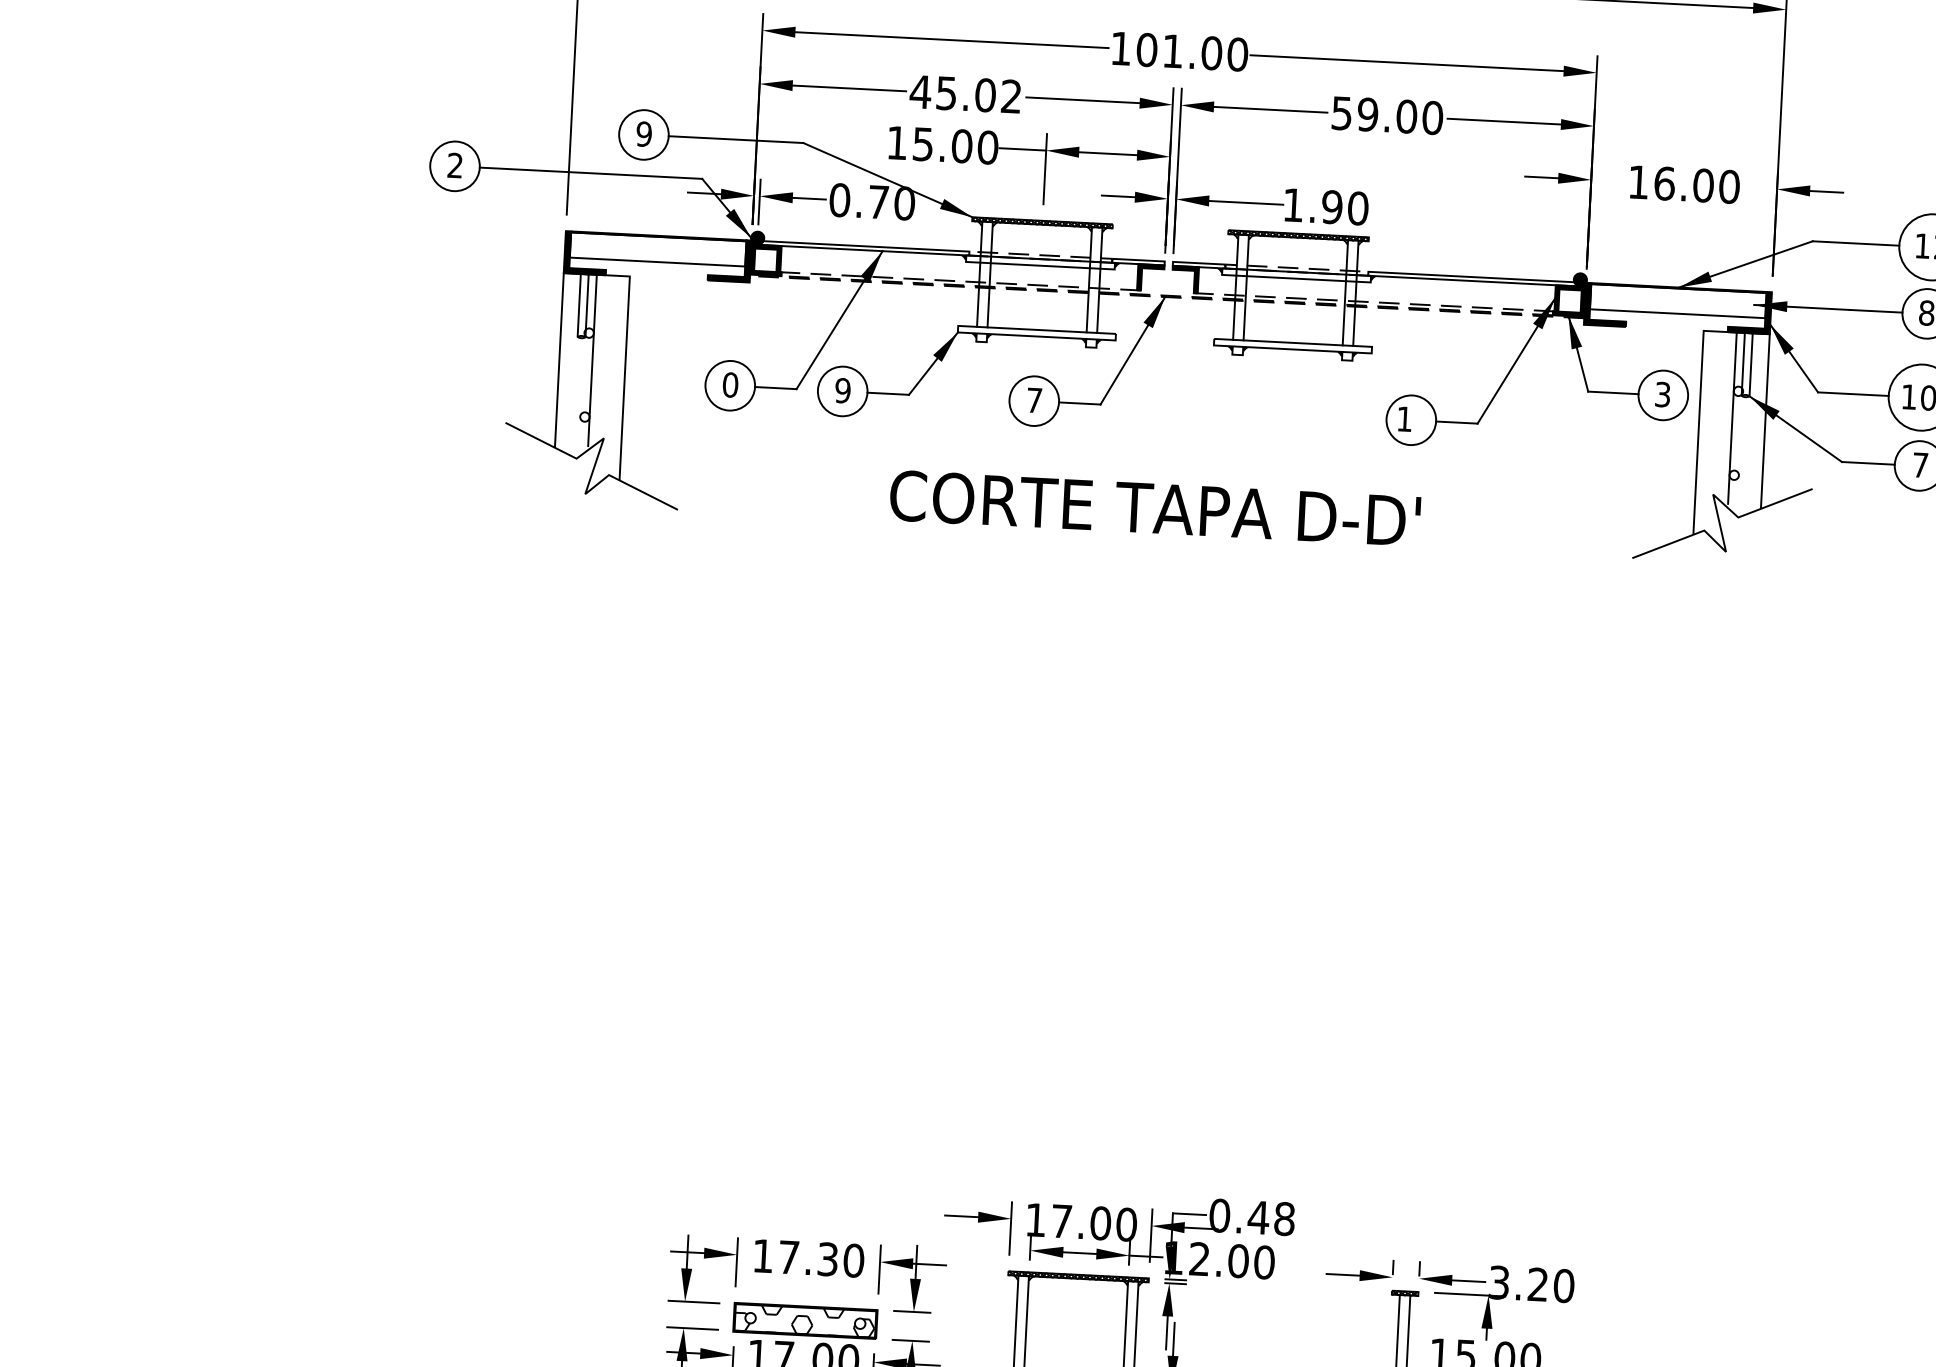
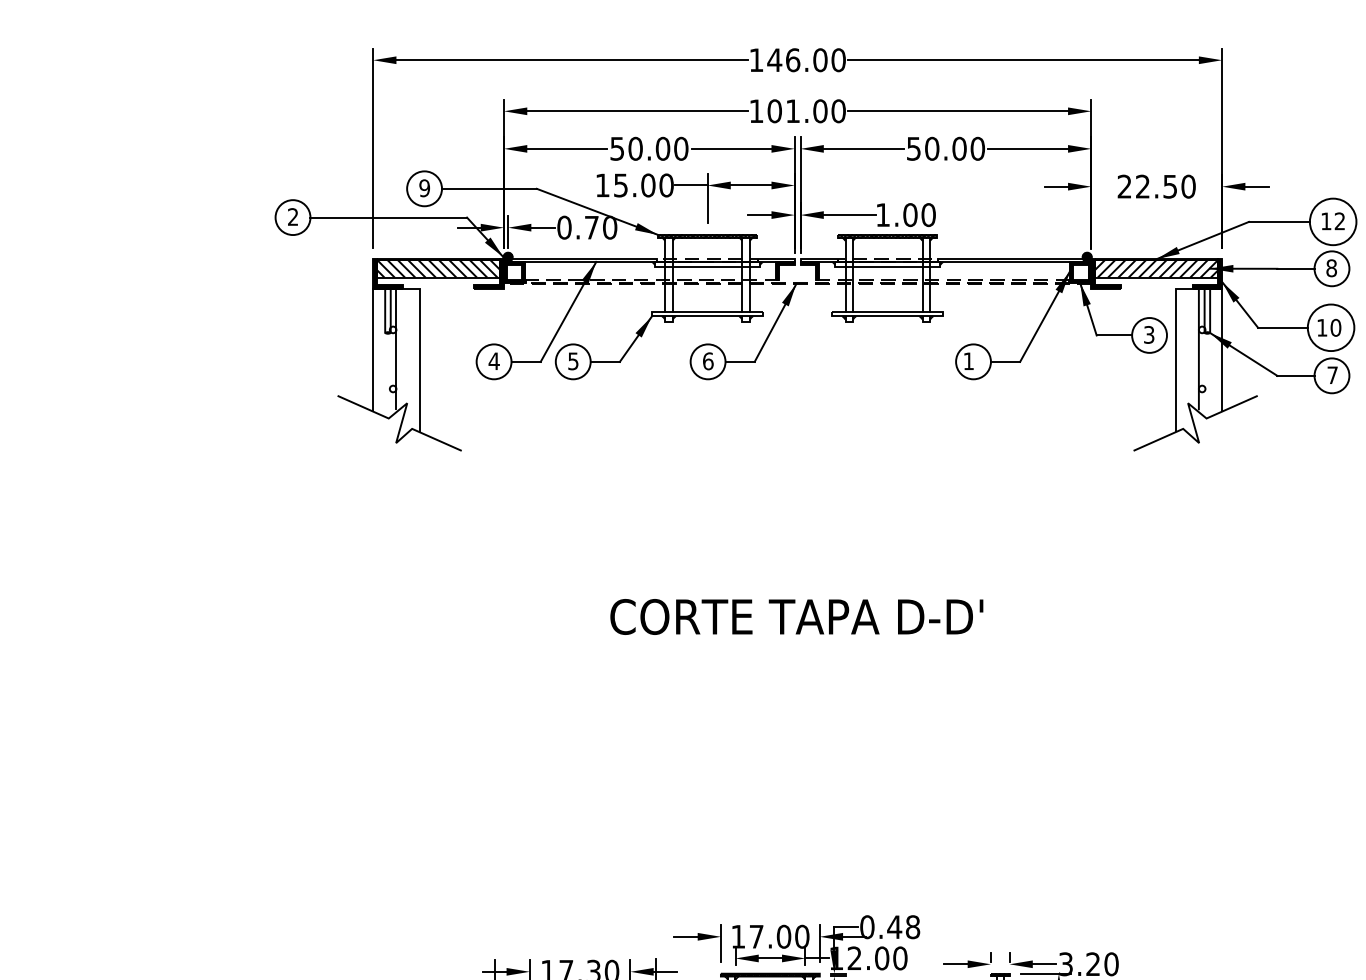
text: (964, 93) -> (648, 148), 45.02 -> 50.00
text: (1368, 114) -> (932, 148), 59.00 -> 50.00
text: (1671, 183) -> (1147, 186), 16.00 -> 22.50
text: (1332, 207) -> (910, 215), 1.90 -> 1.00
hatch: (658, 249) -> (438, 268), added
hatch: (1677, 300) -> (1156, 268), added
text: (729, 385) -> (493, 361), 0 -> 4
text: (843, 389) -> (573, 360), 9 -> 5
text: (1034, 400) -> (708, 361), 7 -> 6
text: (1154, 507) -> (796, 616), moved

